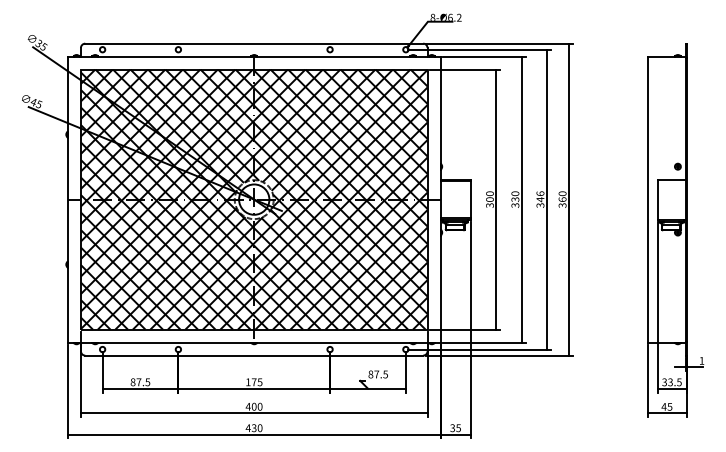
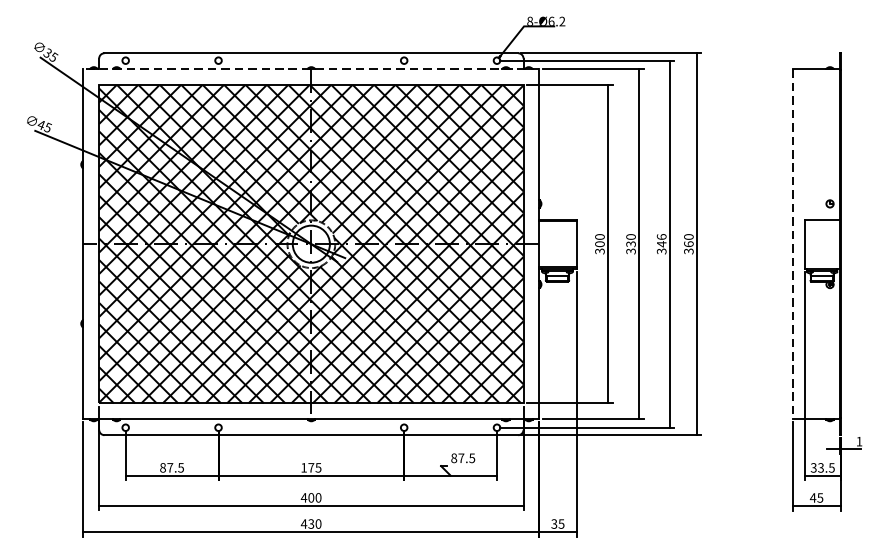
line: (253, 56) -> (310, 68), solid -> dashed
line: (647, 199) -> (792, 244), solid -> dashed

